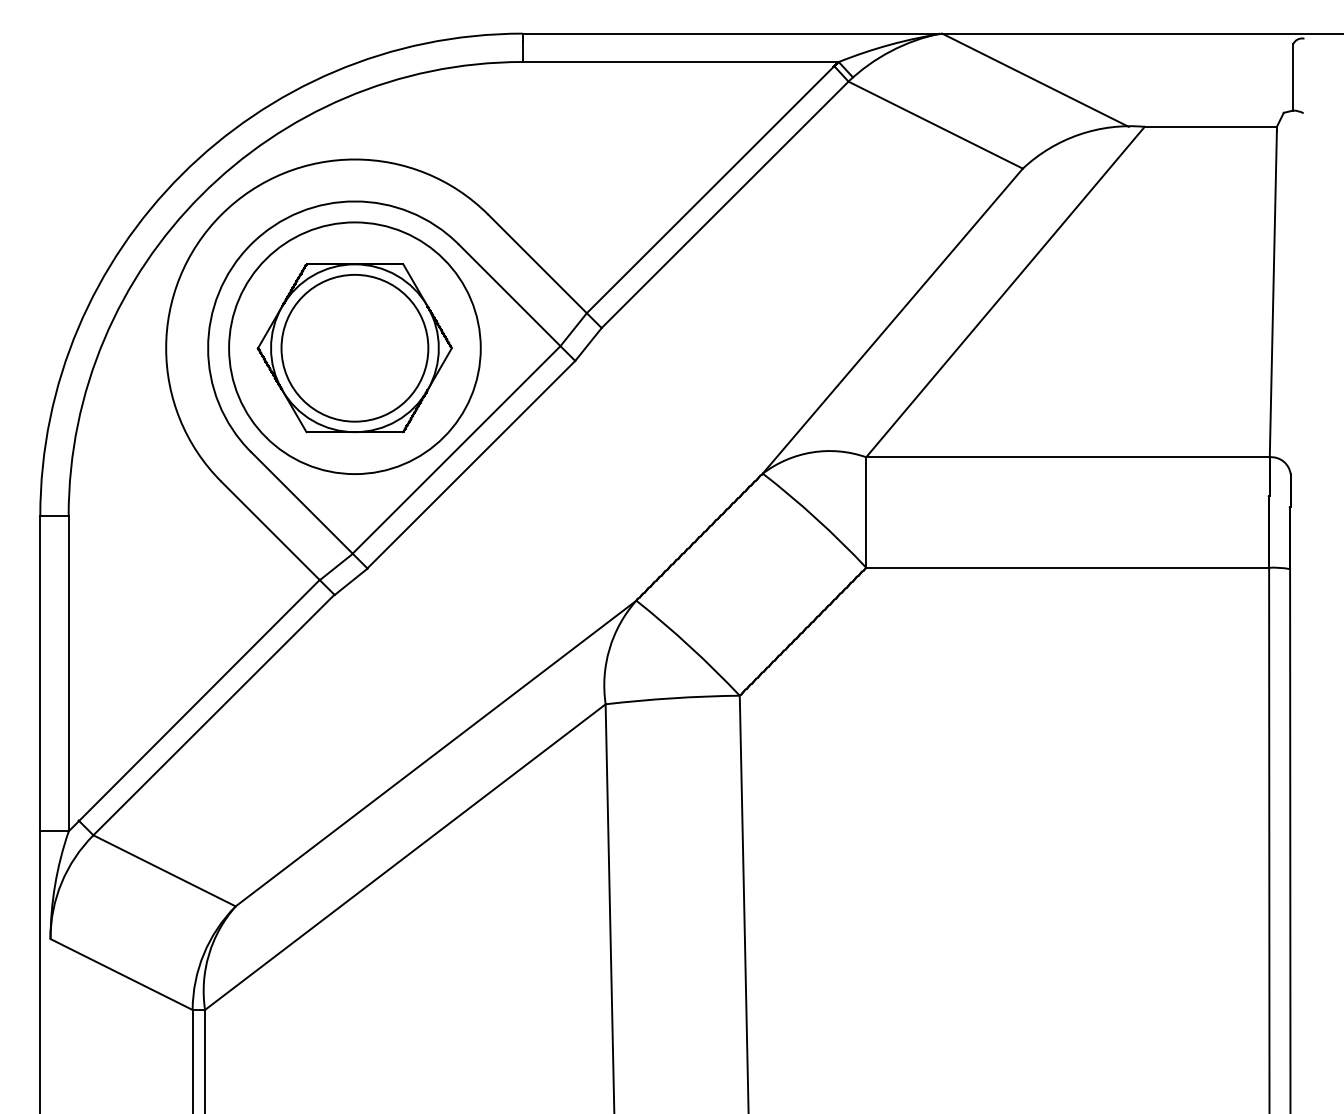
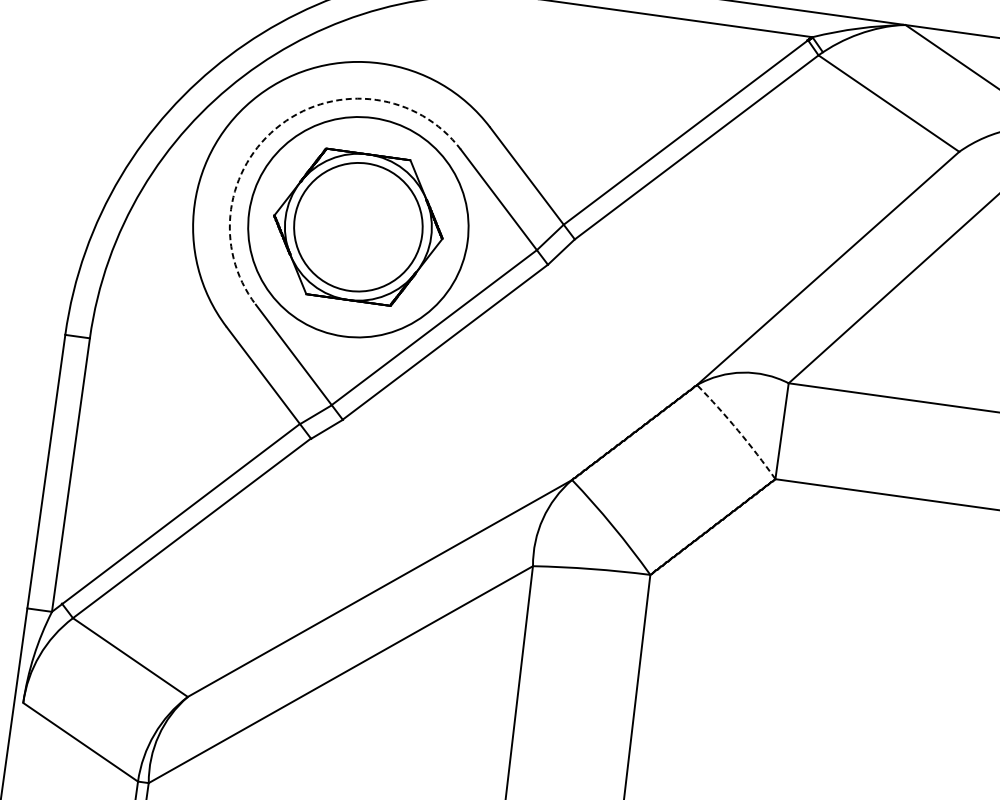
arc: (251, 244) -> (281, 124), solid -> dashed
arc: (816, 518) -> (738, 430), solid -> dashed

